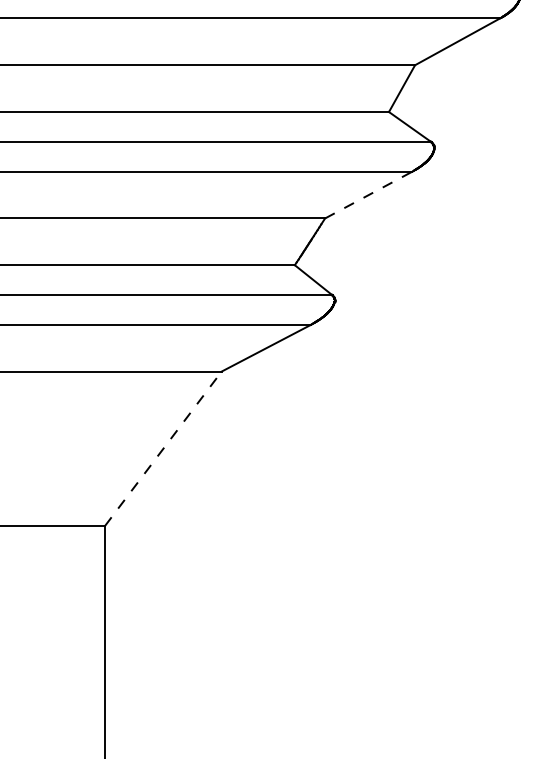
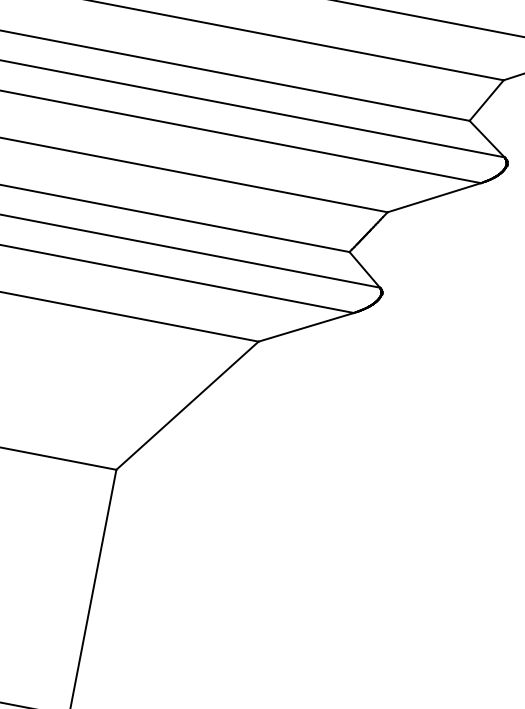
line: (369, 194) -> (435, 197), dashed -> solid
line: (163, 448) -> (187, 405), dashed -> solid

